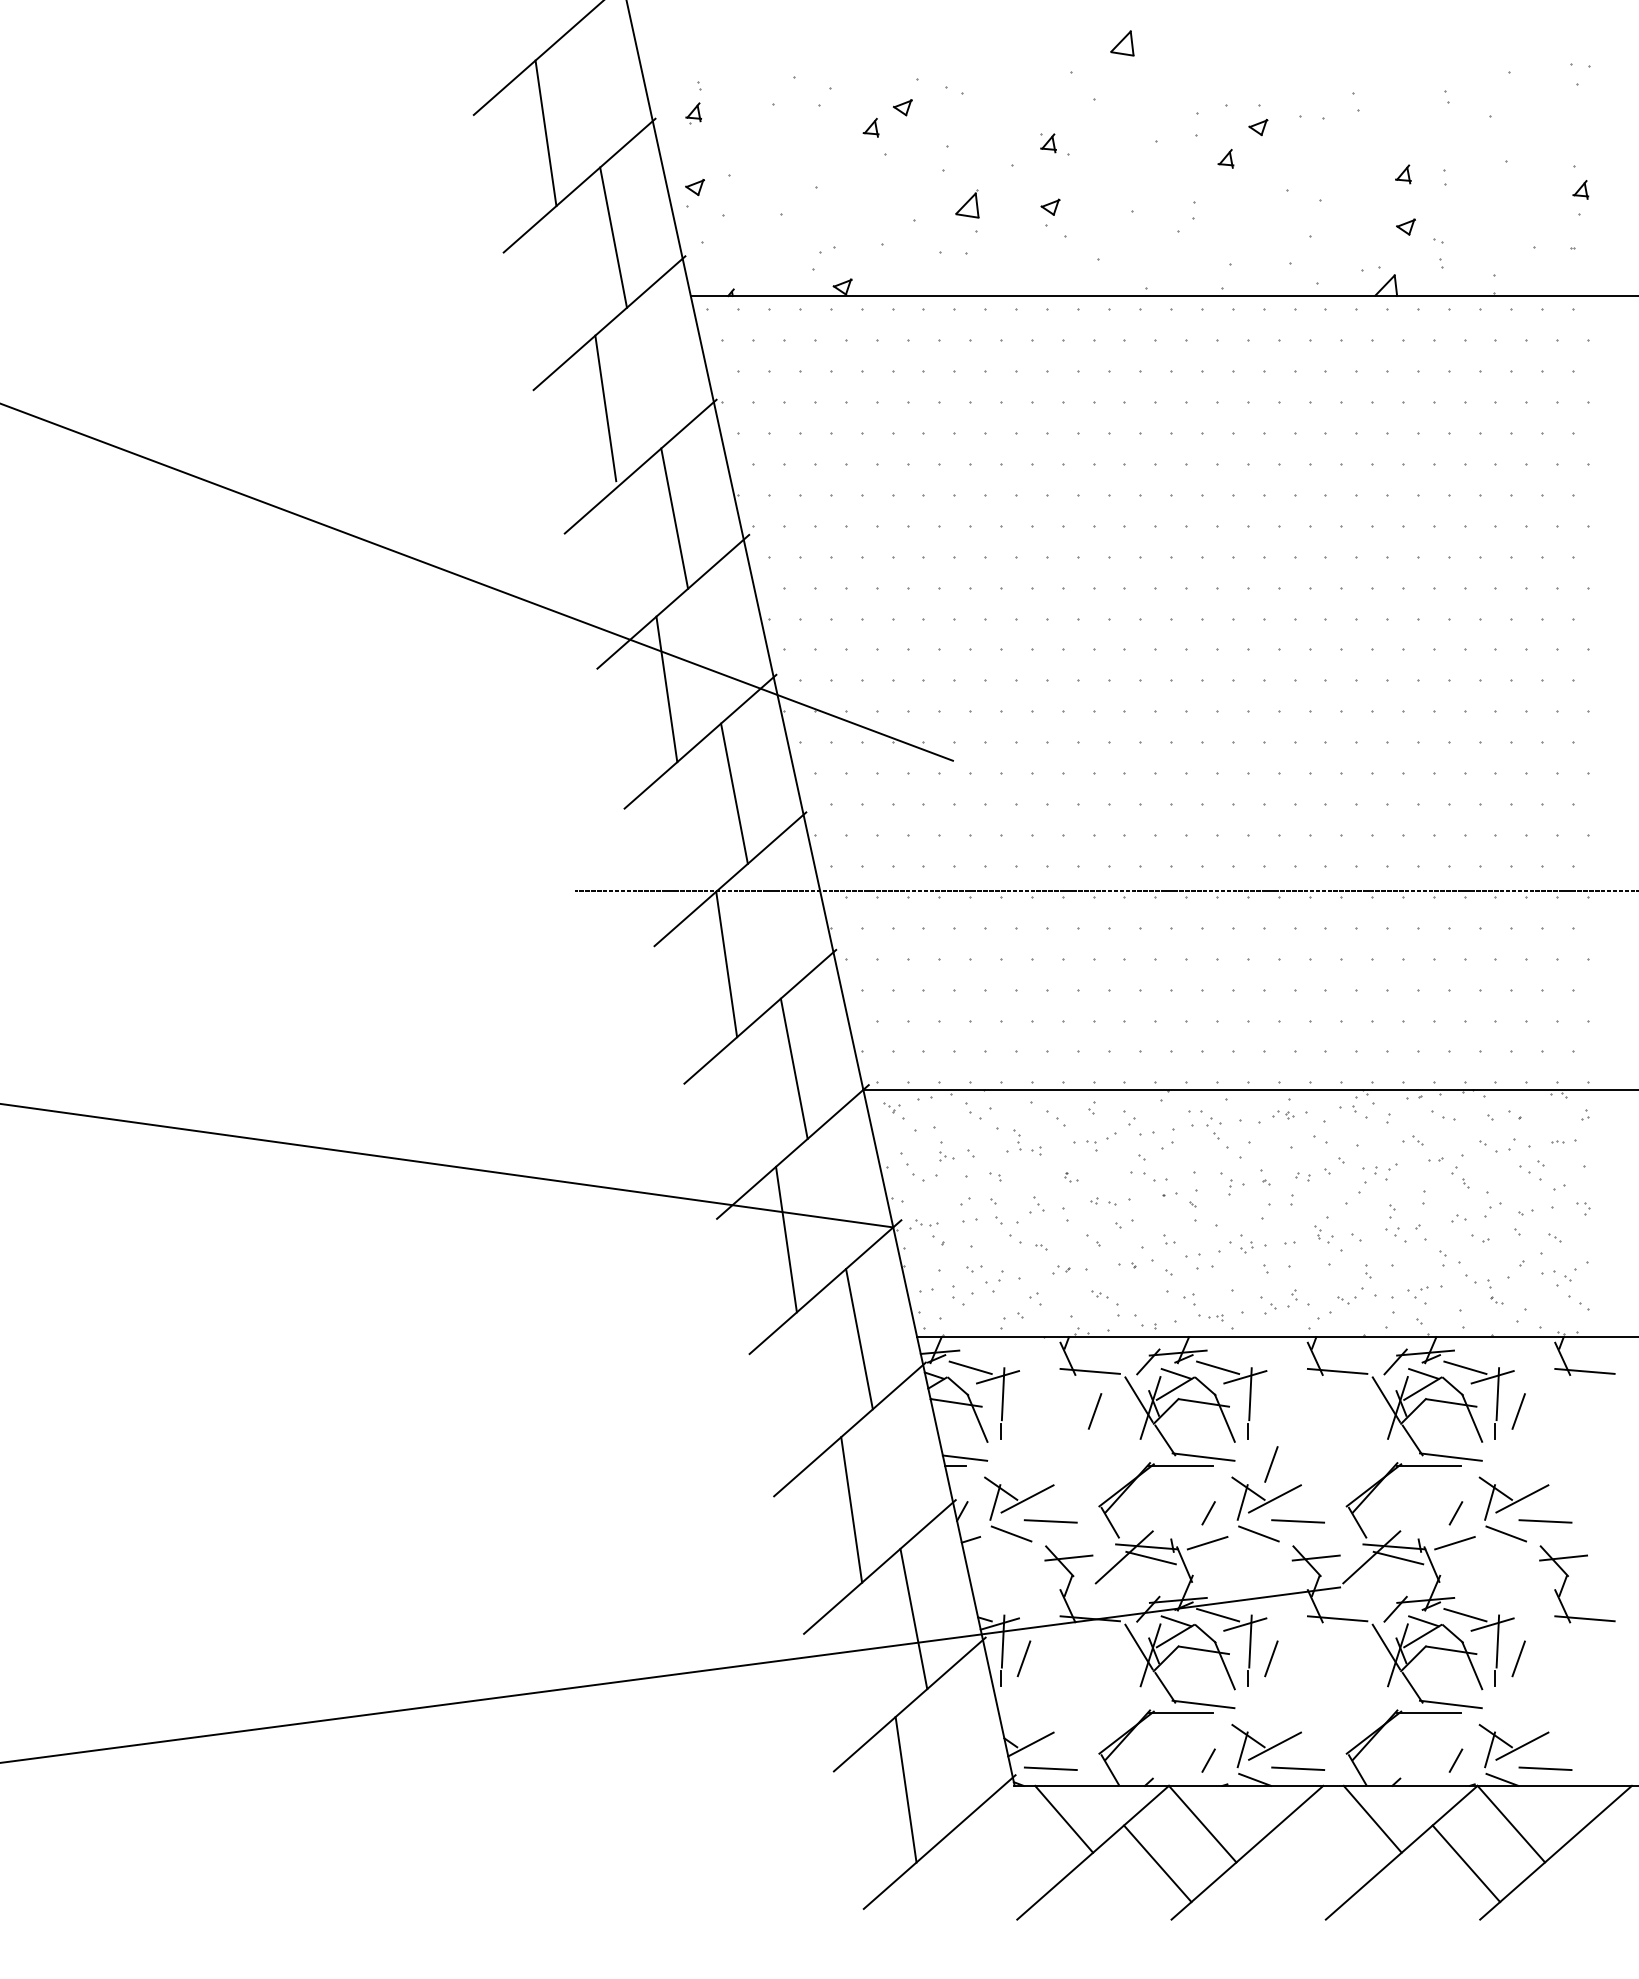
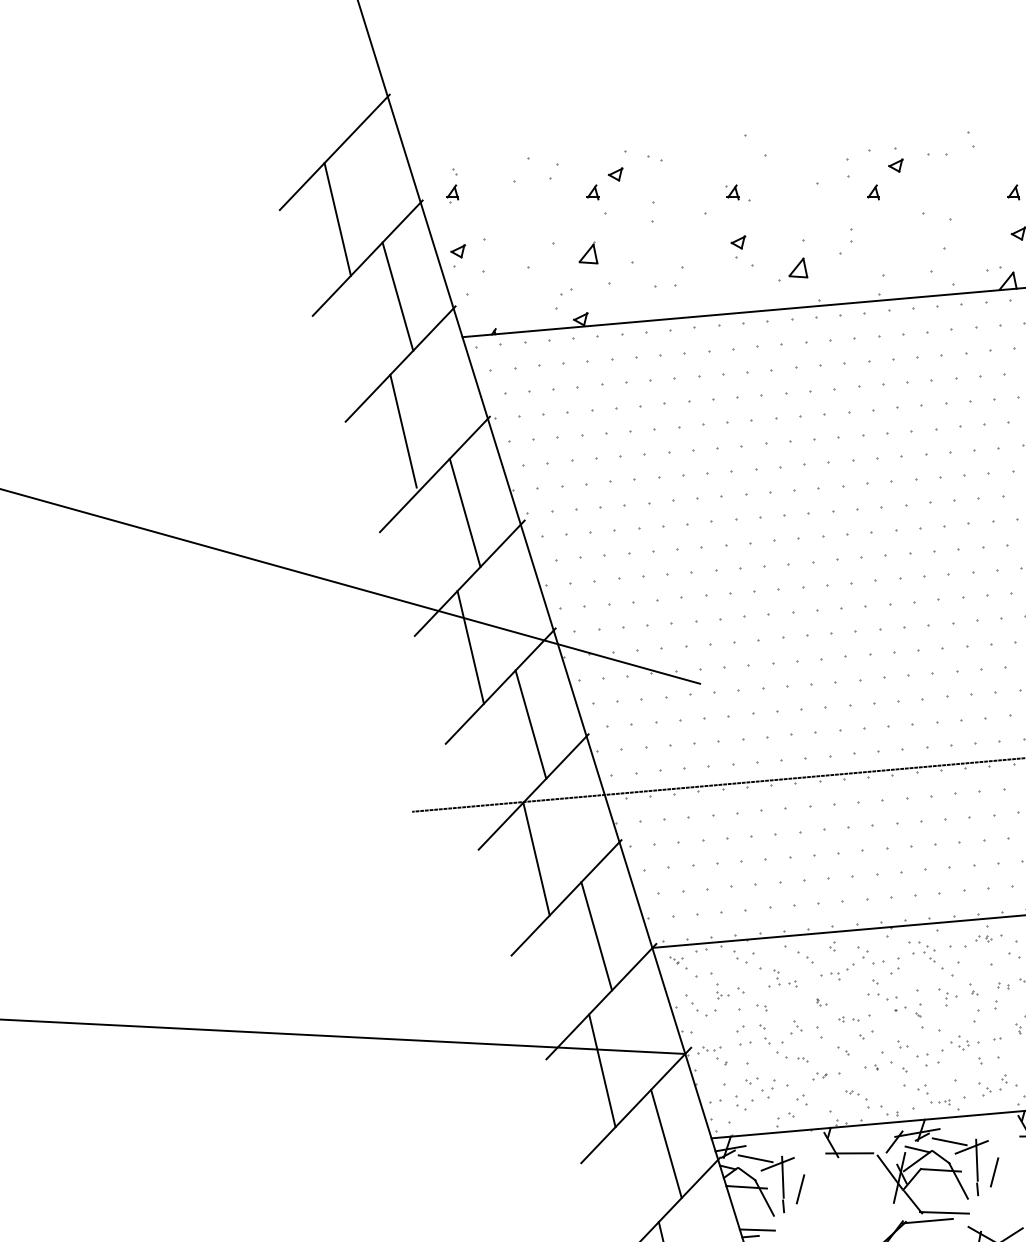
part: (1122, 43) -> (797, 268), moved
part: (967, 203) -> (587, 253), moved
line: (1095, 1411) -> (800, 1189), moved
line: (1271, 1464) -> (994, 1172), moved

